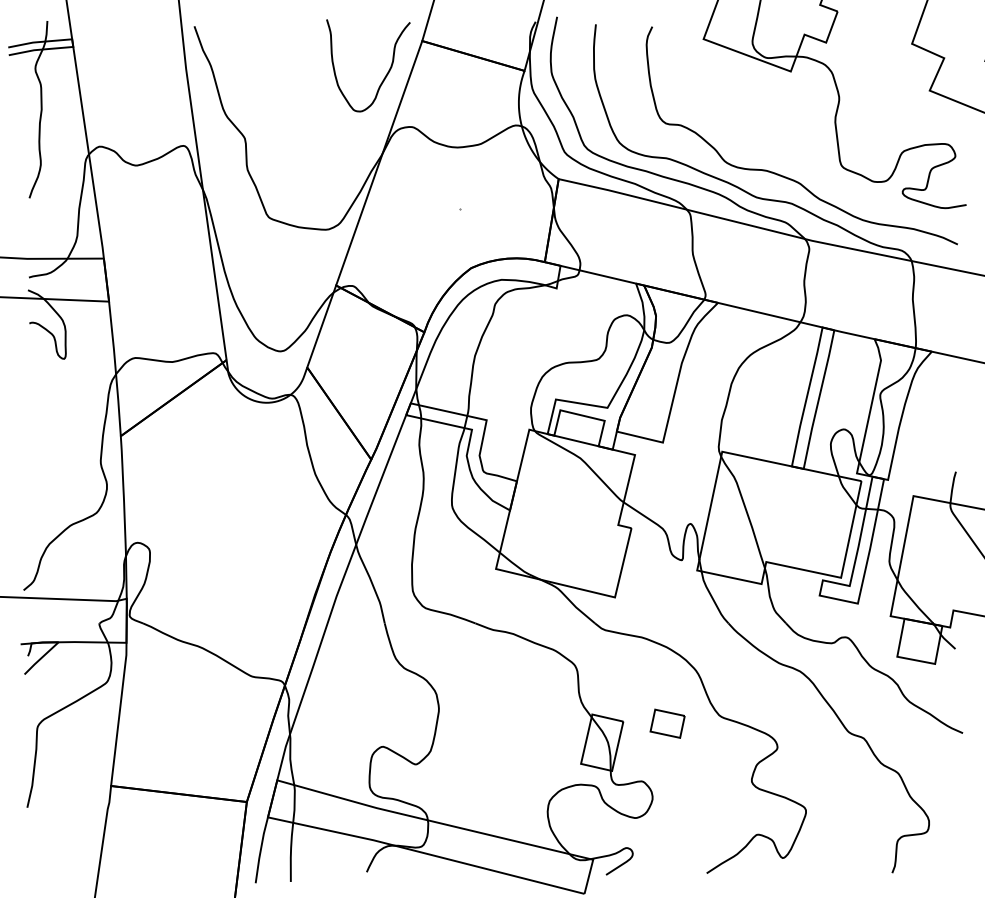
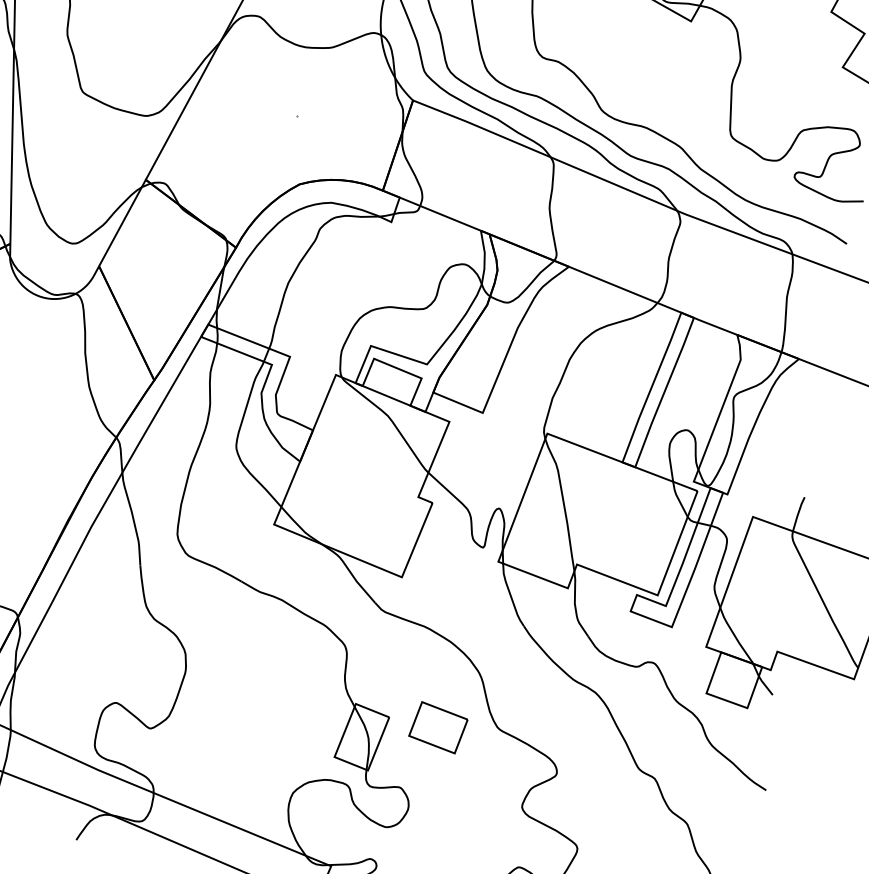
part: (667, 723) -> (438, 727), size x1.43

